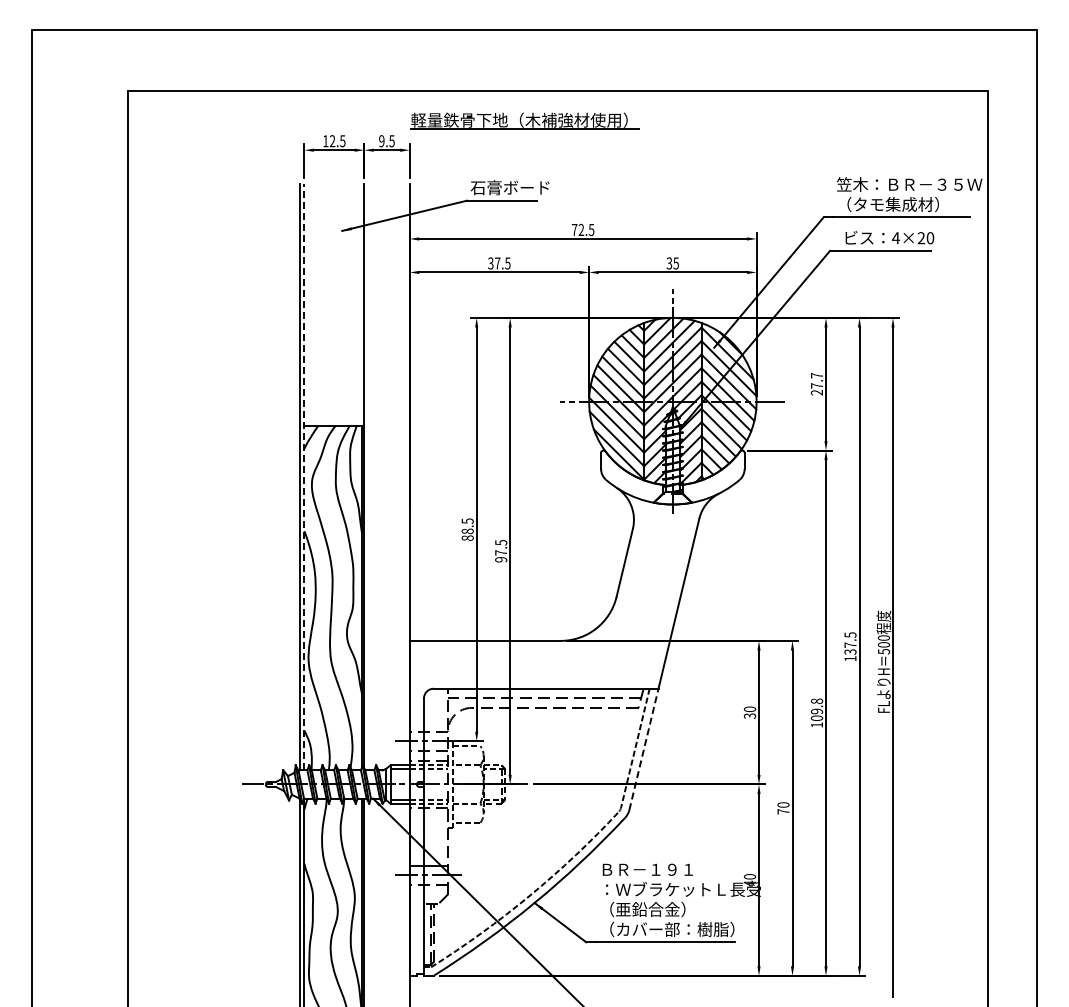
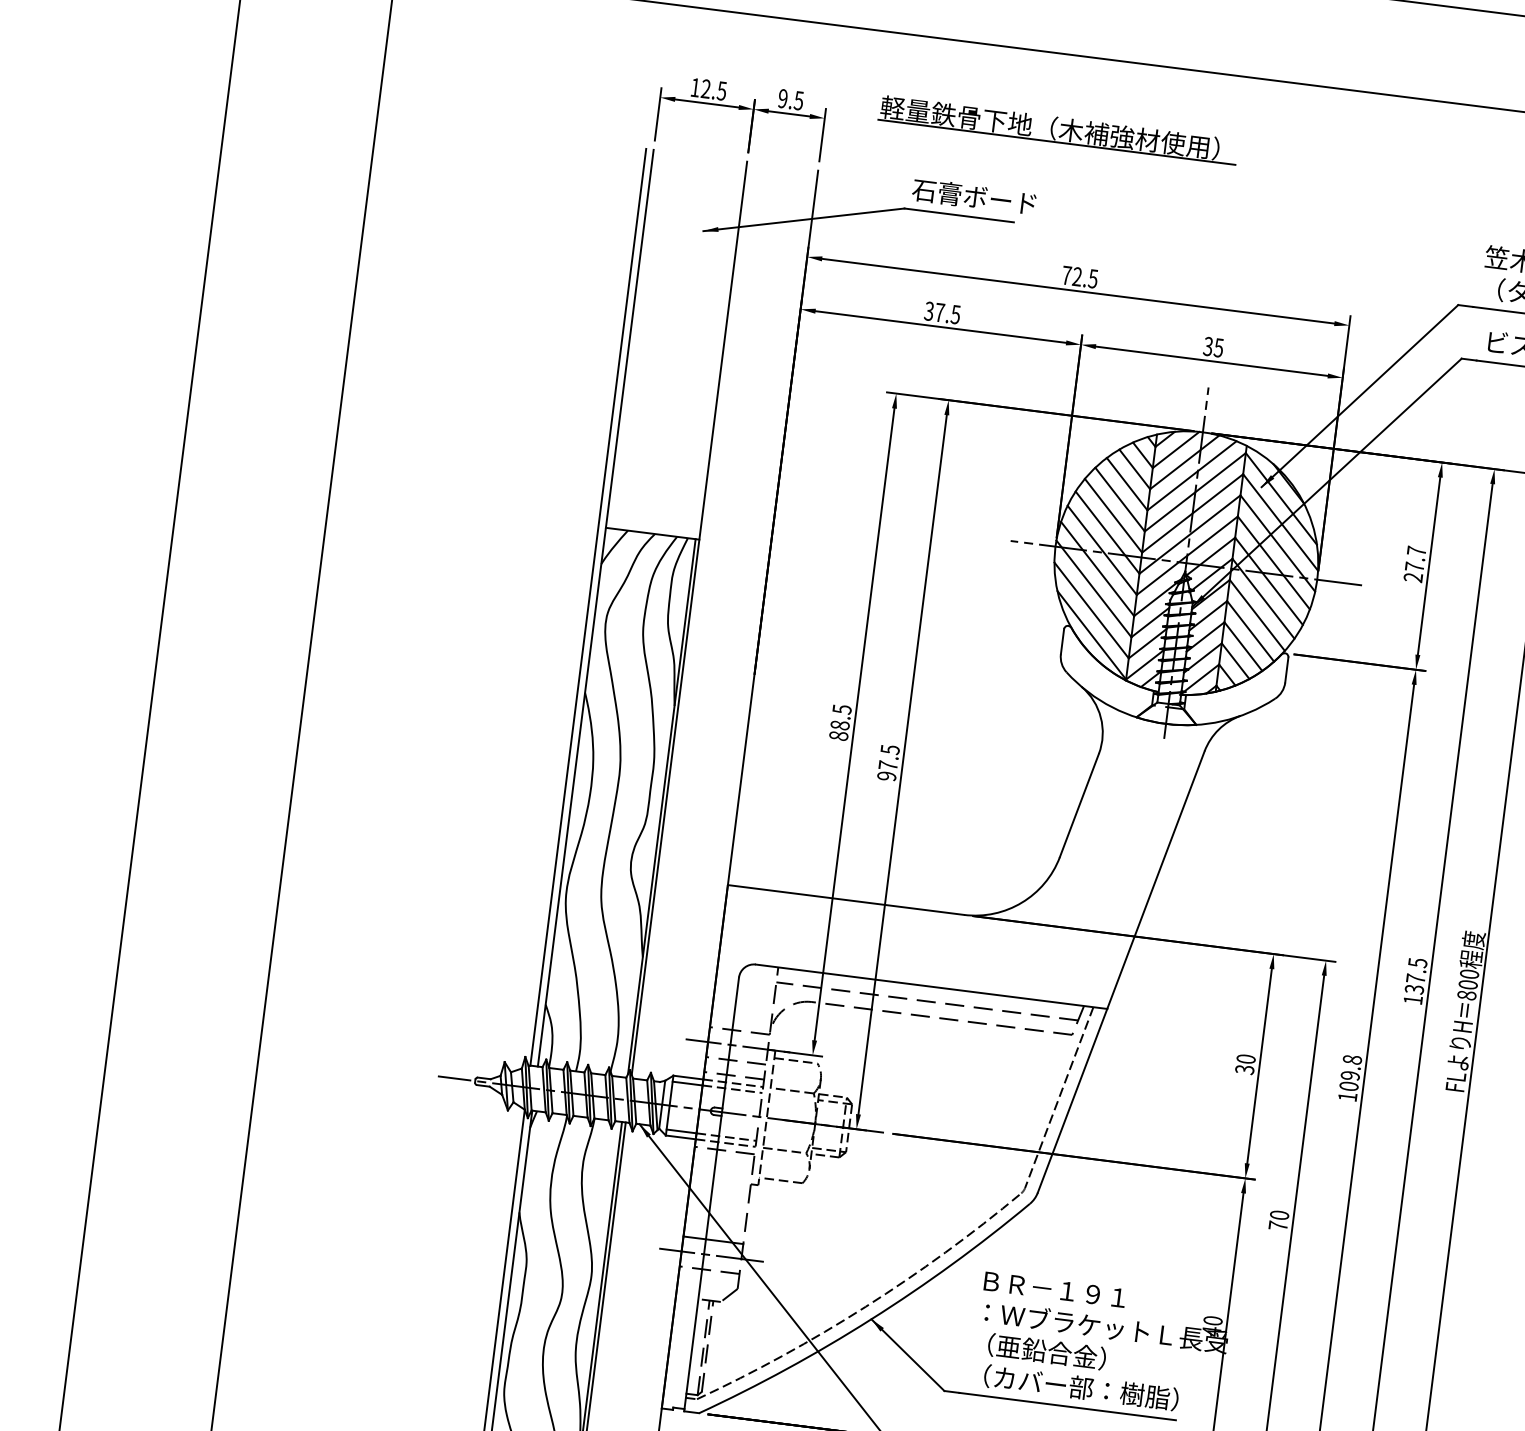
part: (524, 120) -> (1058, 129), moved
line: (304, 476) -> (595, 607), dashed -> solid
text: (883, 651) -> (1466, 995), 500 -> 800
line: (644, 748) -> (1073, 1099), dashed -> solid

